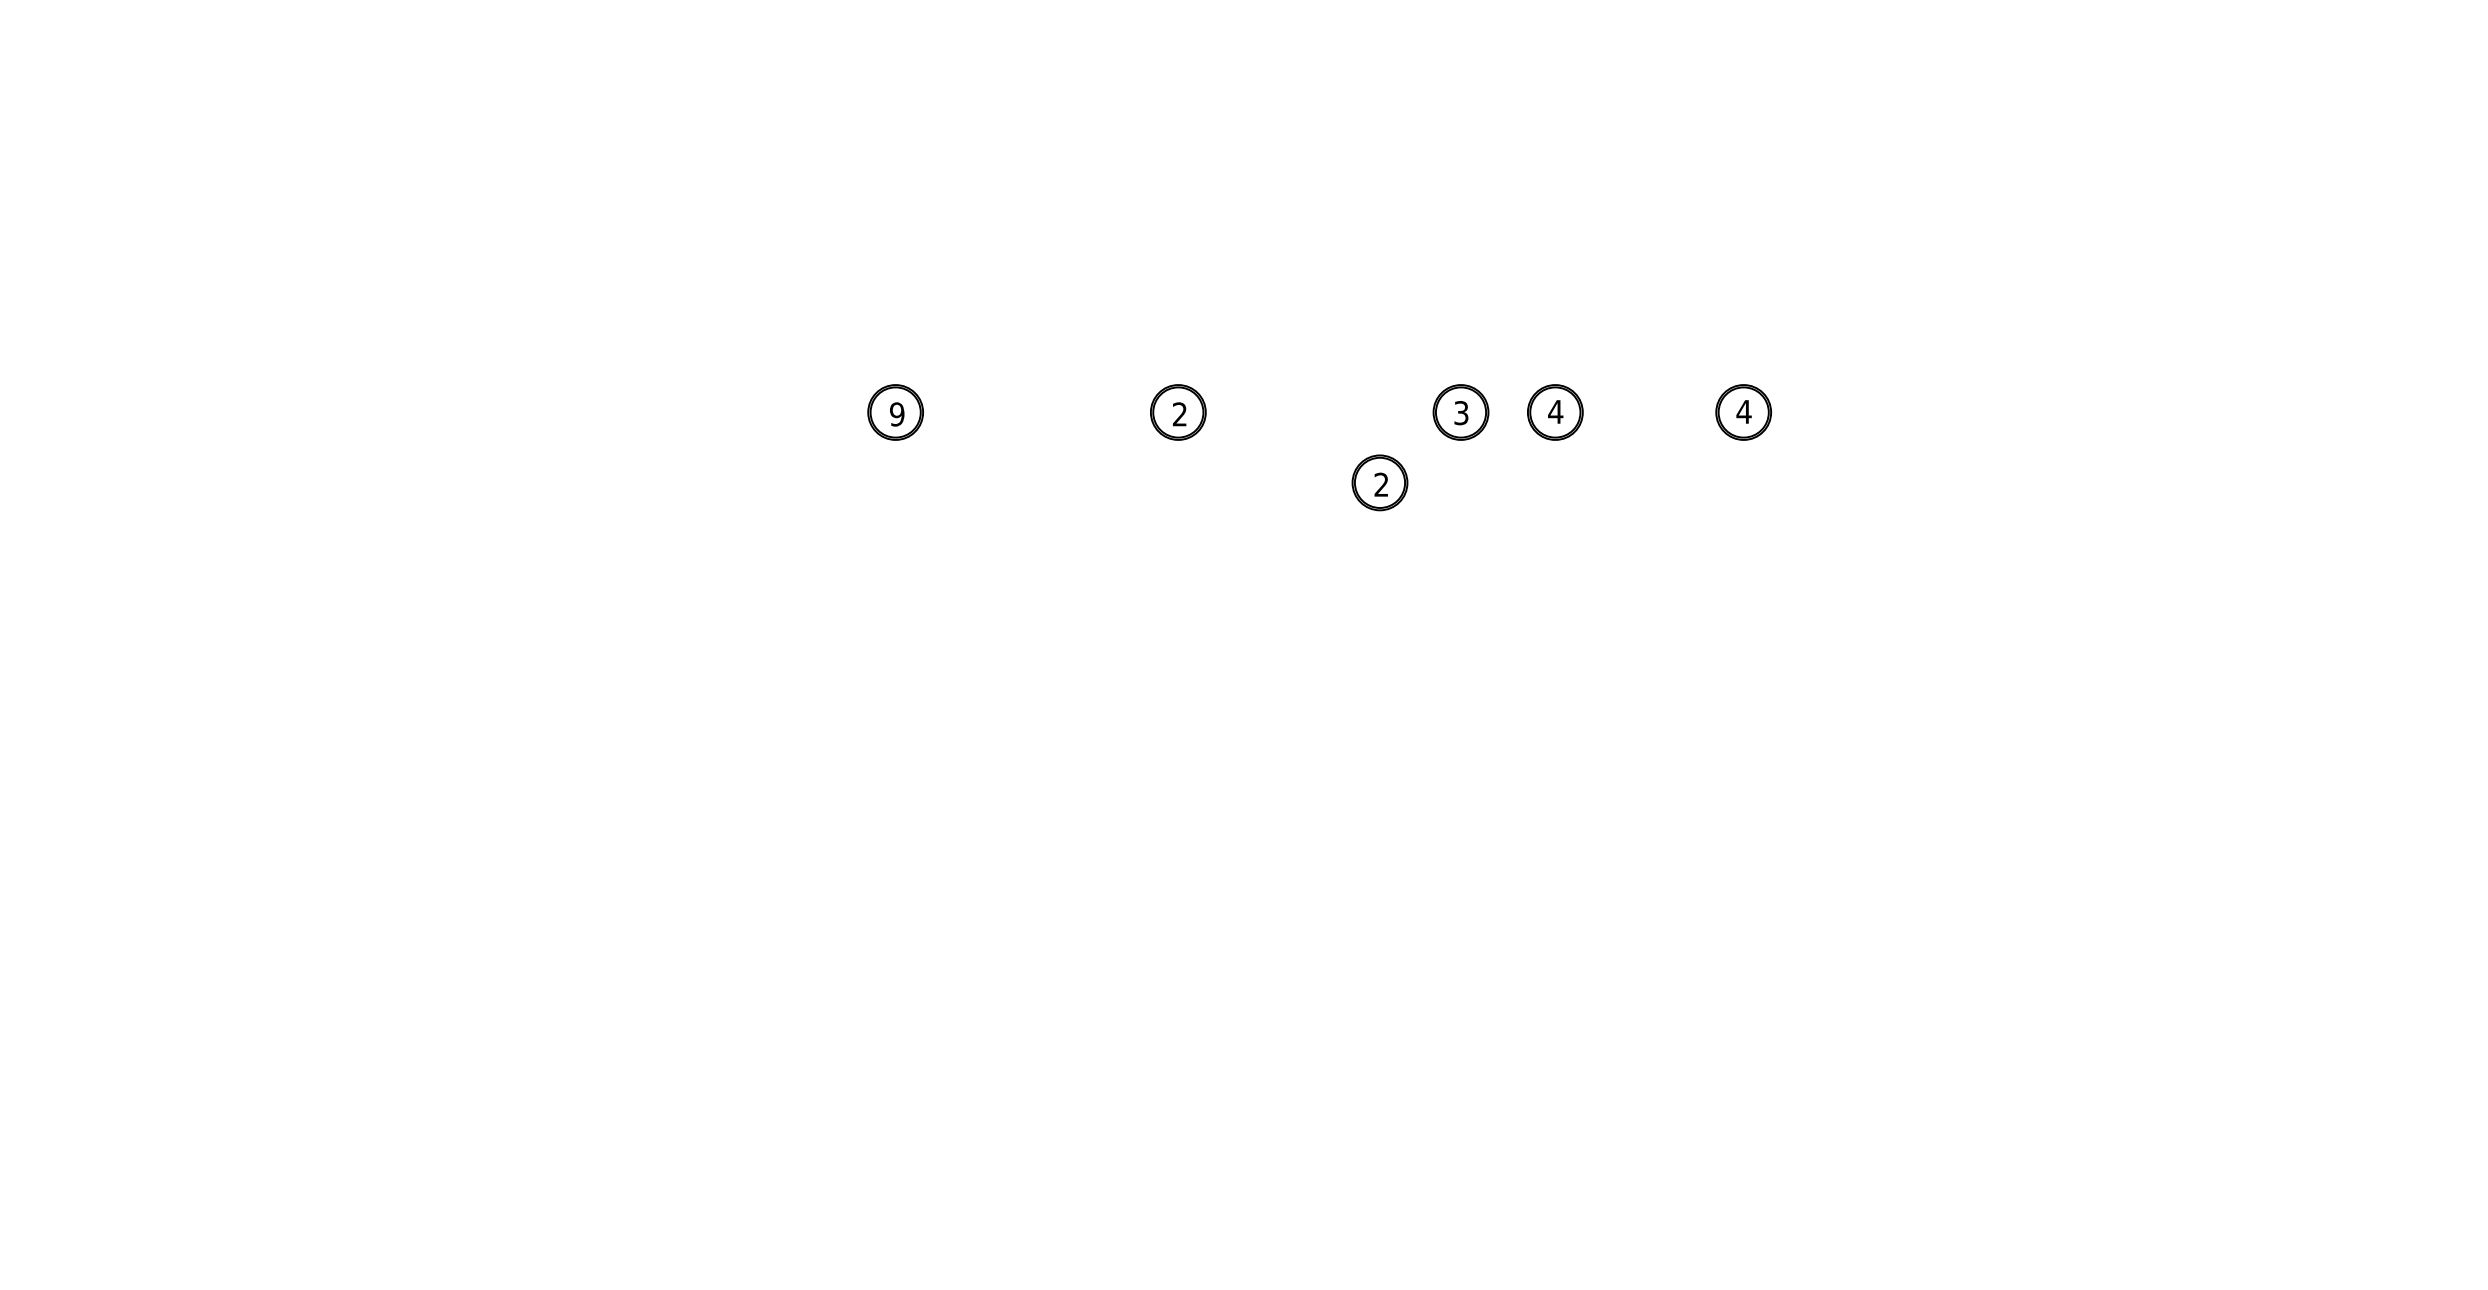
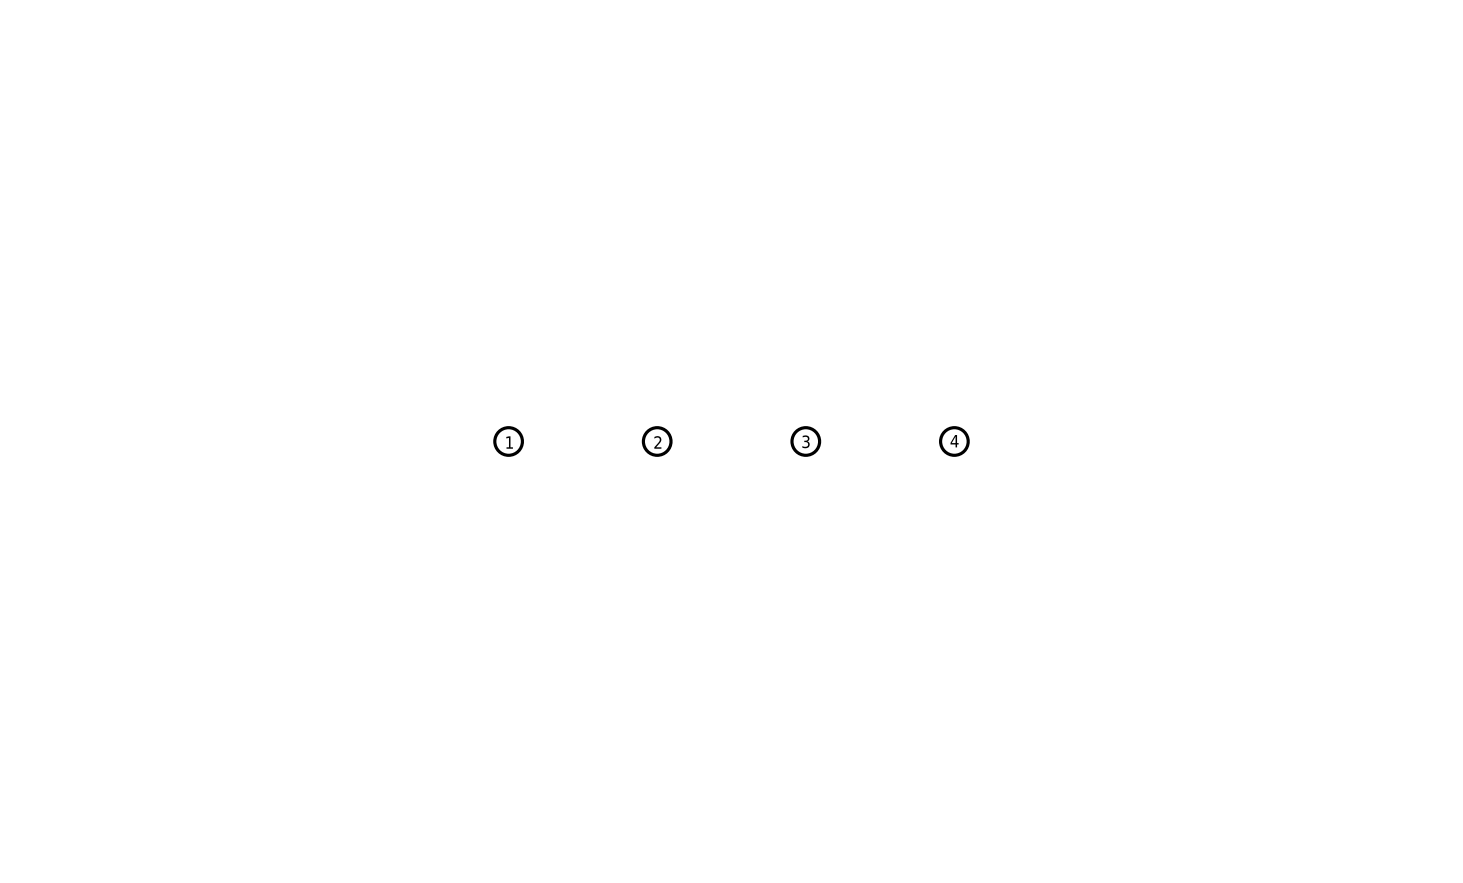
part: (1555, 412) -> (855, 441), removed
text: (897, 414) -> (509, 442), 9 -> 1
part: (1378, 482) -> (762, 478), removed

